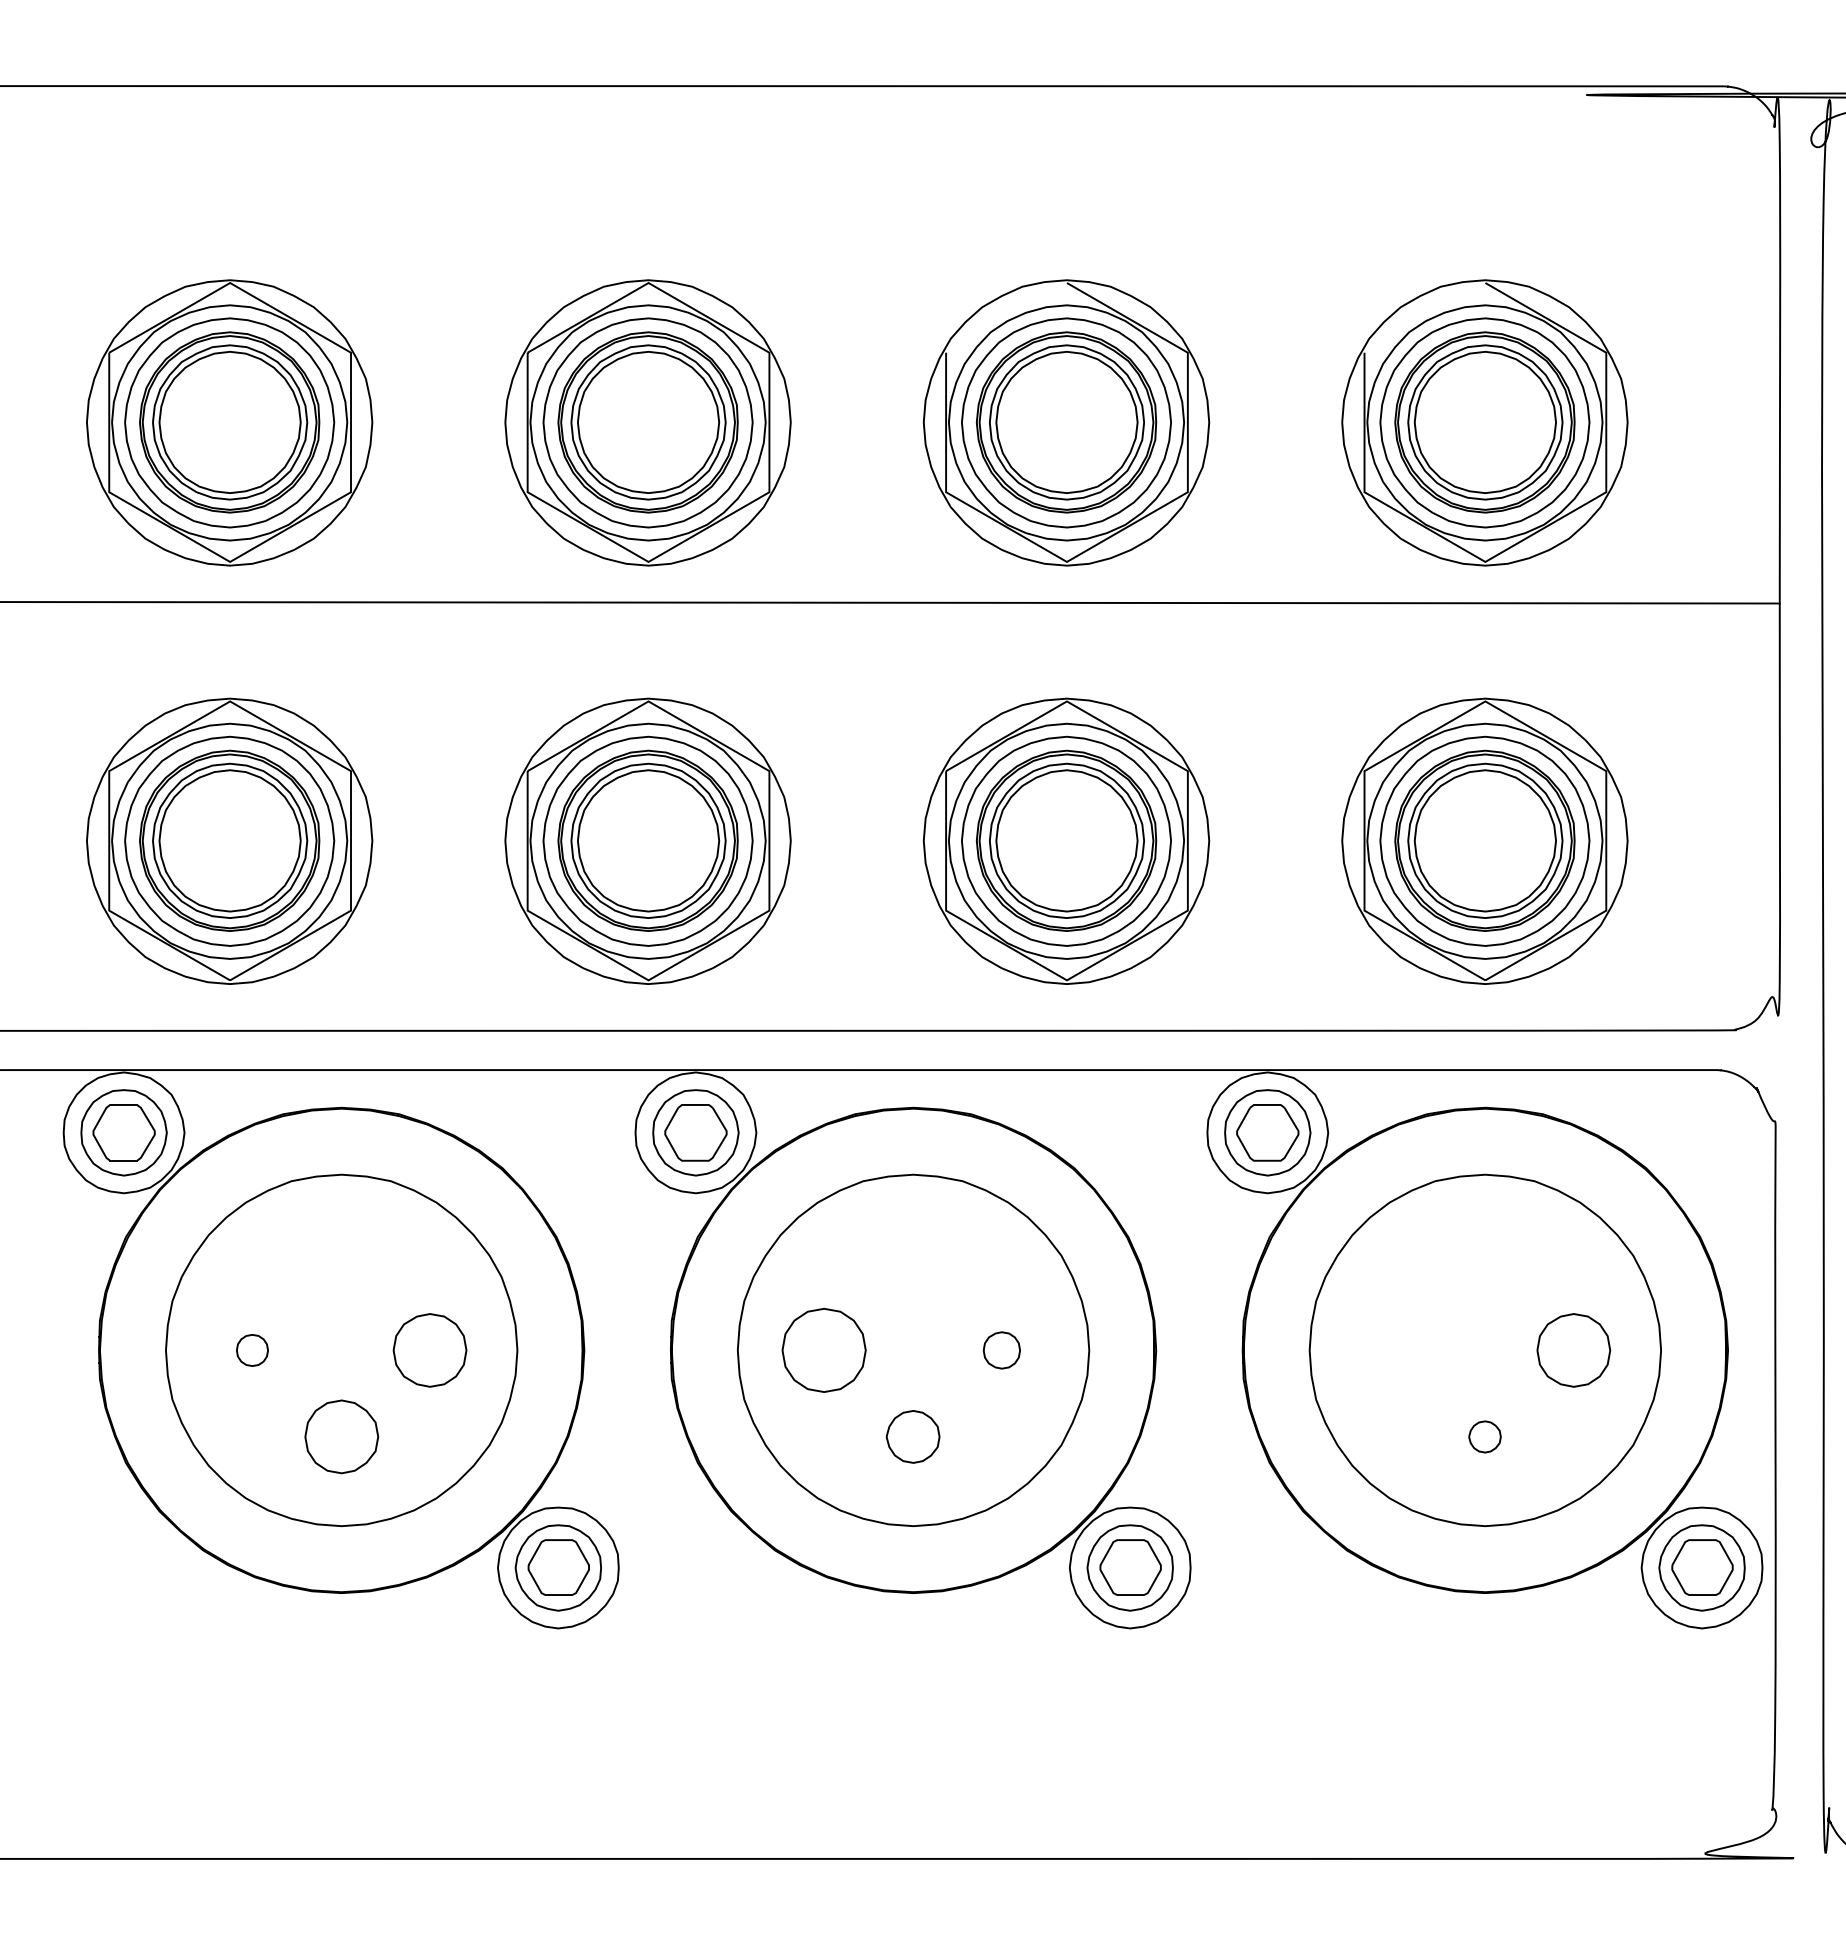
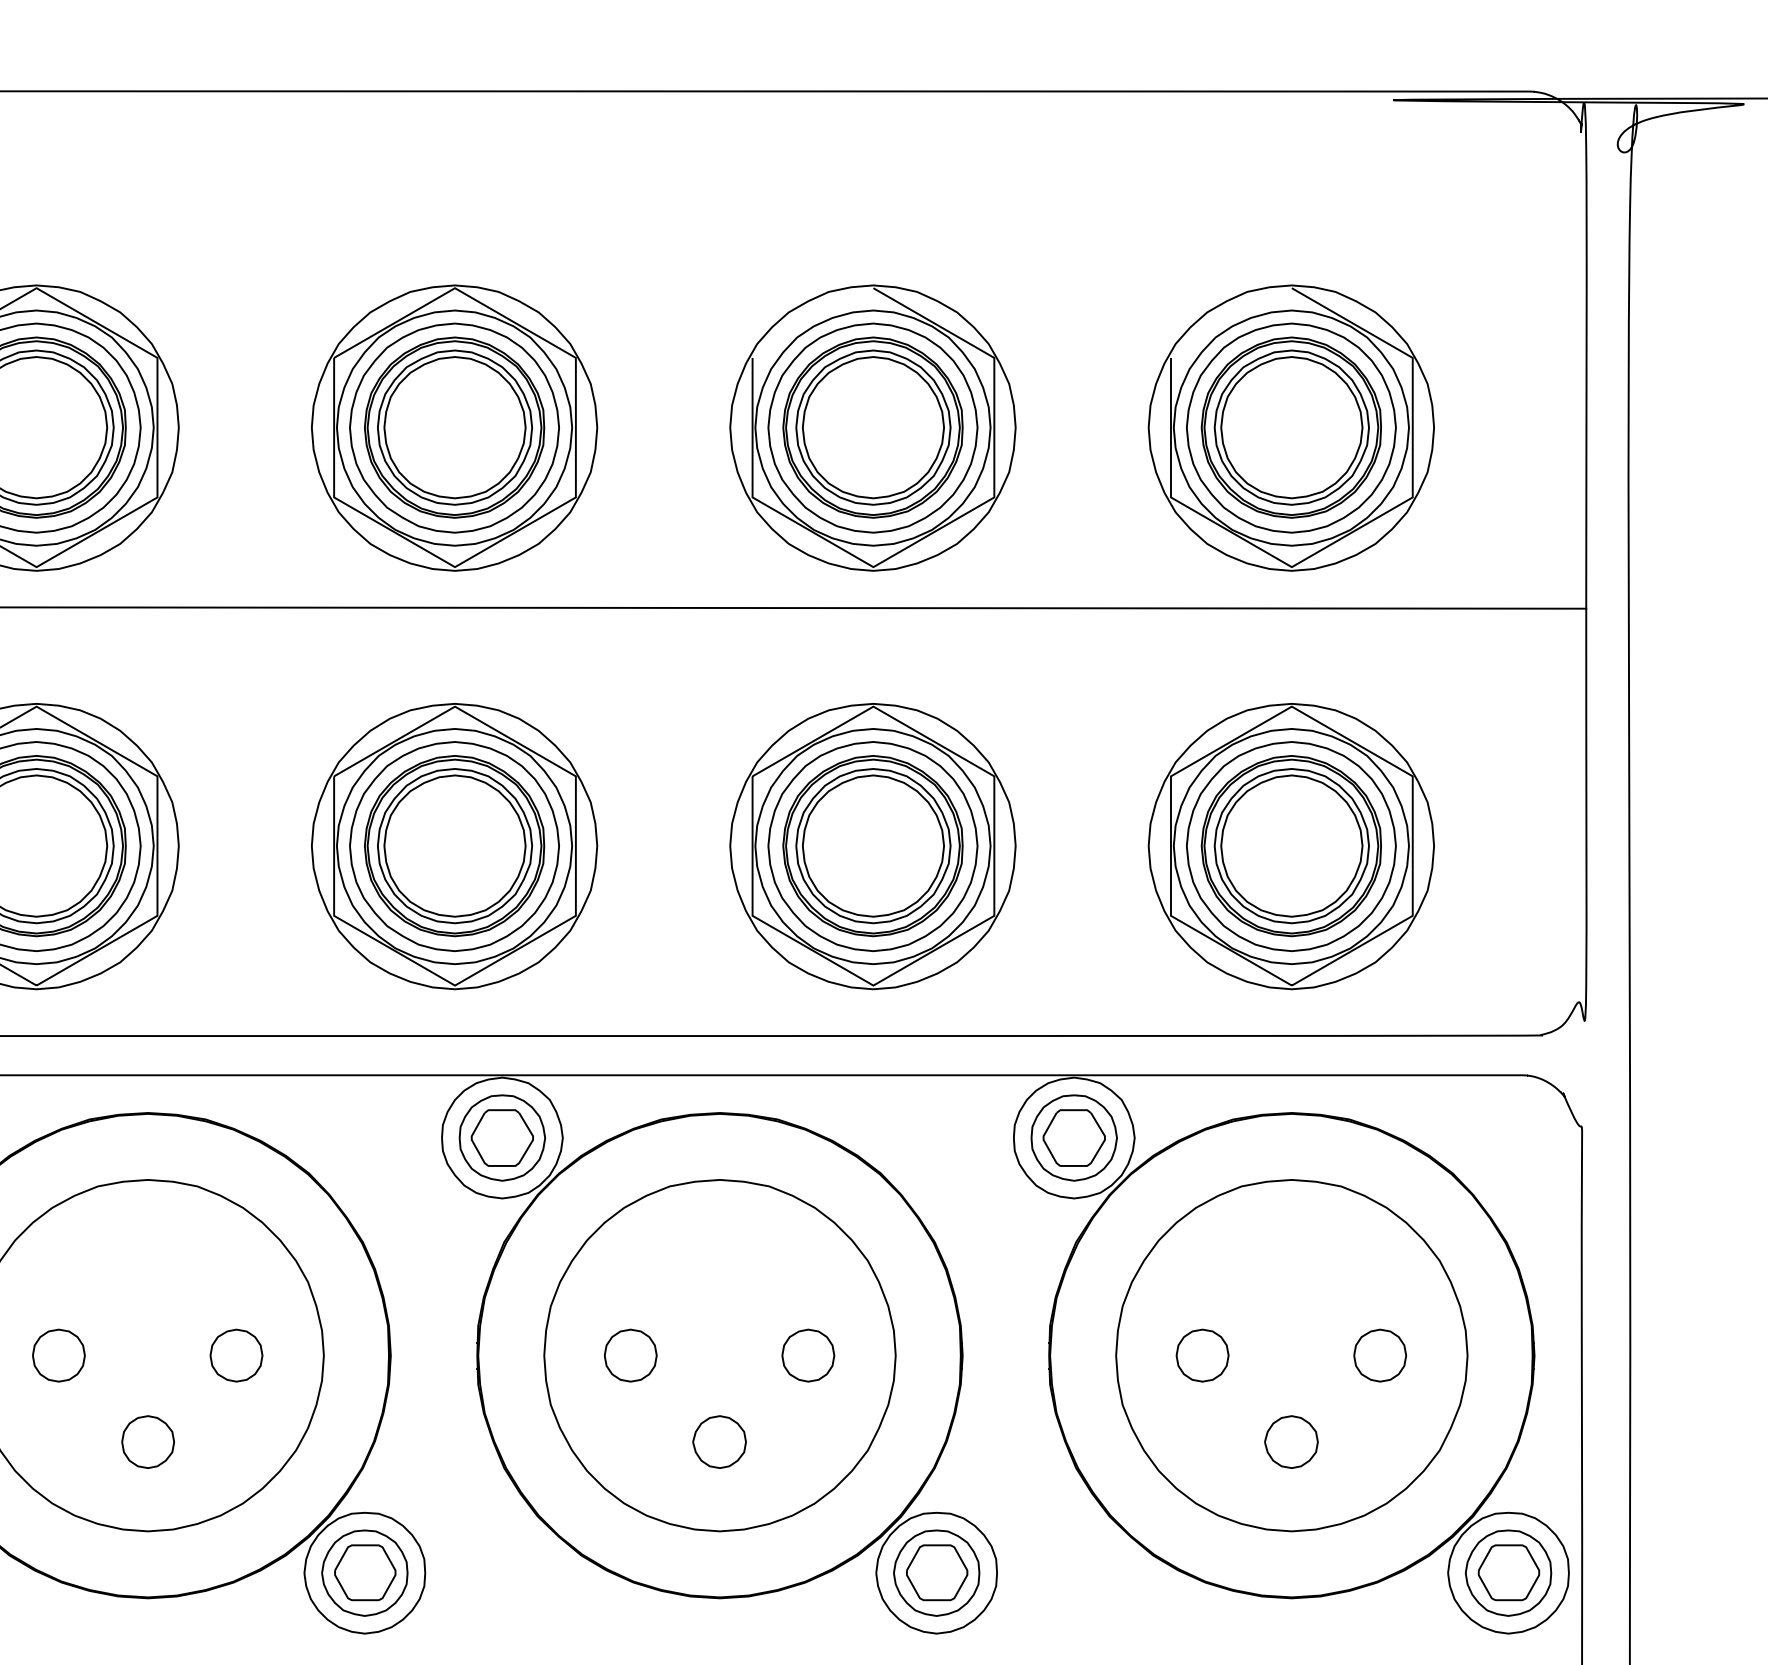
part: (252, 1350) -> (58, 1355), size x1.67
part: (429, 1350) -> (235, 1355), size x0.71
part: (824, 1350) -> (630, 1355), size x0.62
part: (1001, 1350) -> (807, 1355), size x1.43
part: (1395, 1350) -> (1201, 1355), added
part: (1573, 1350) -> (1379, 1355), size x0.71
part: (341, 1436) -> (147, 1441), size x0.71
part: (1484, 1436) -> (1290, 1441), size x1.67

